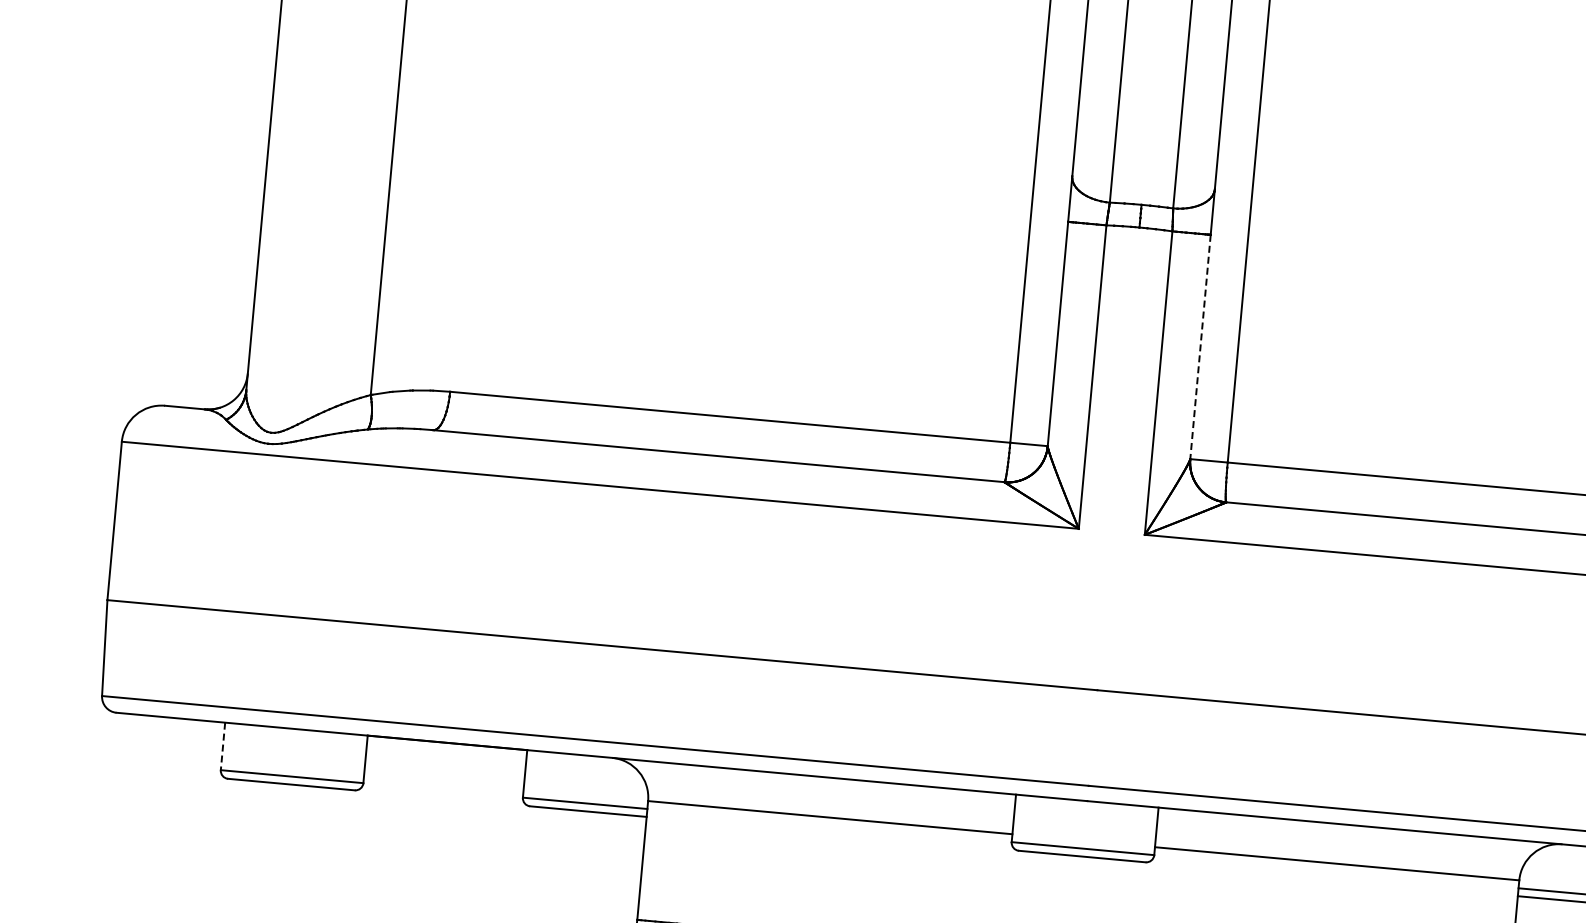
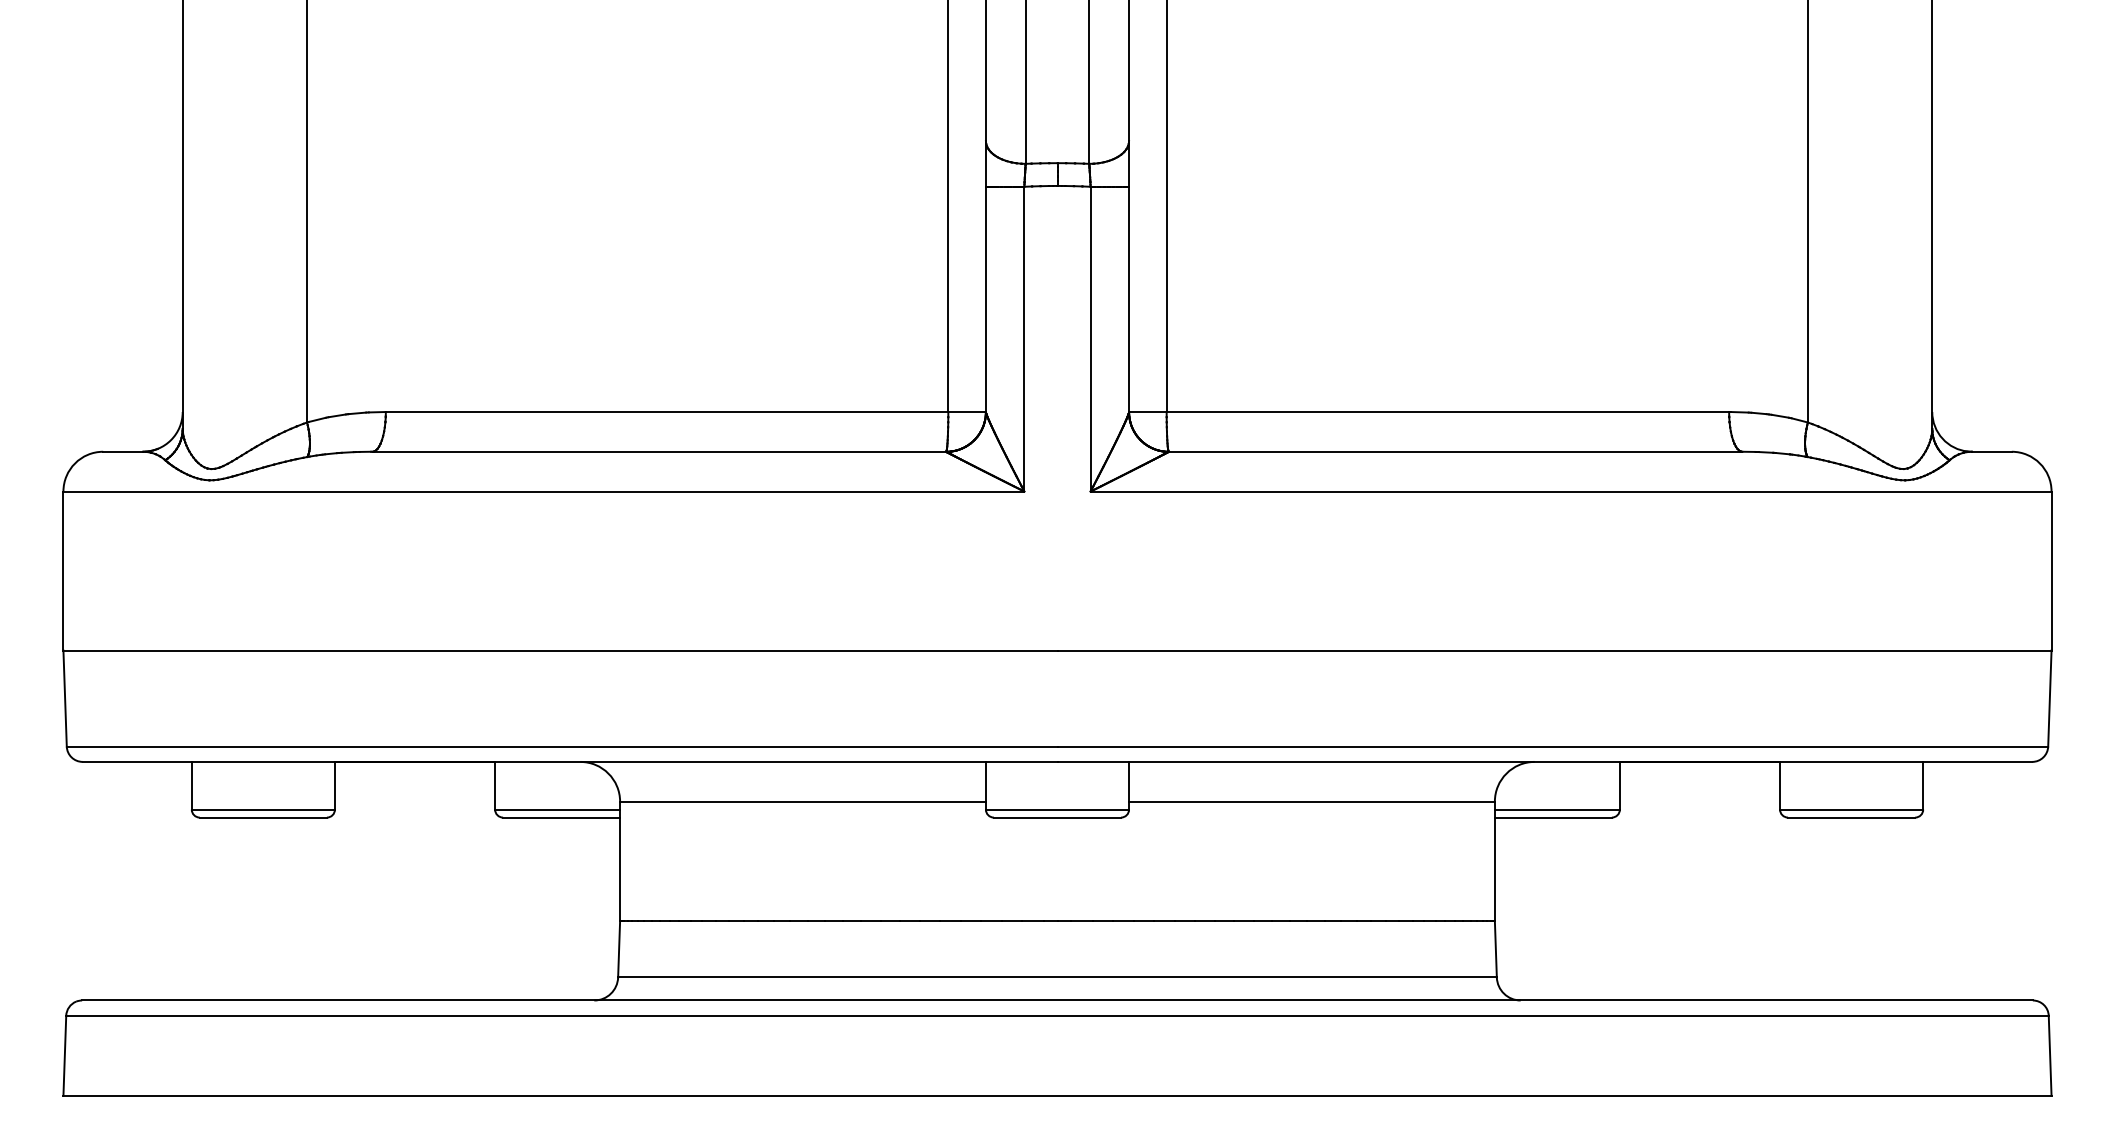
line: (1200, 347) -> (1129, 299), dashed -> solid
line: (222, 746) -> (191, 785), dashed -> solid

